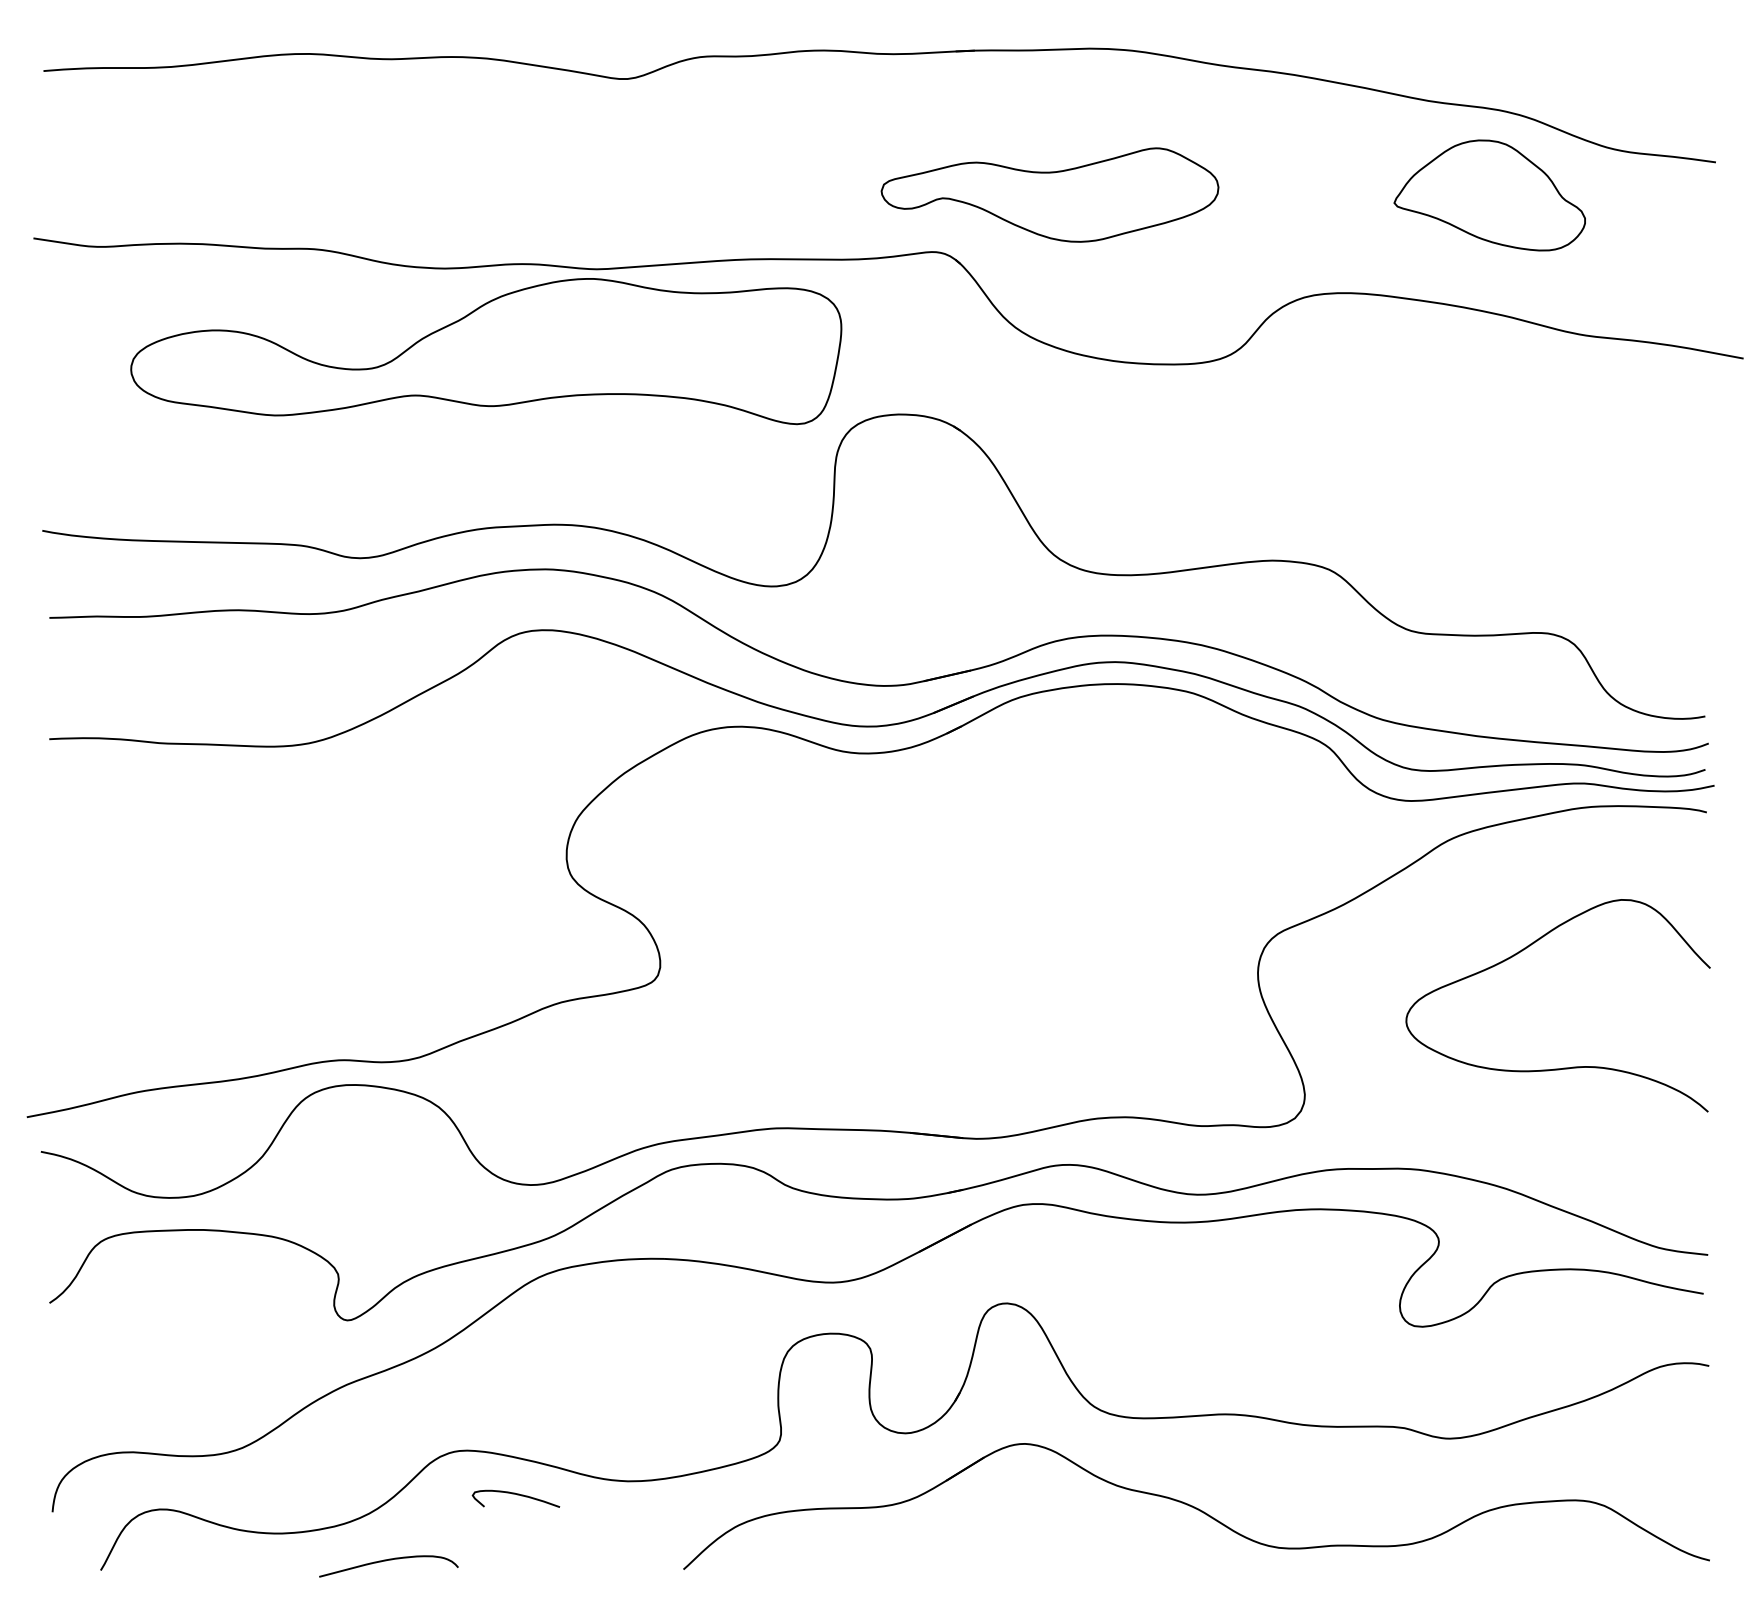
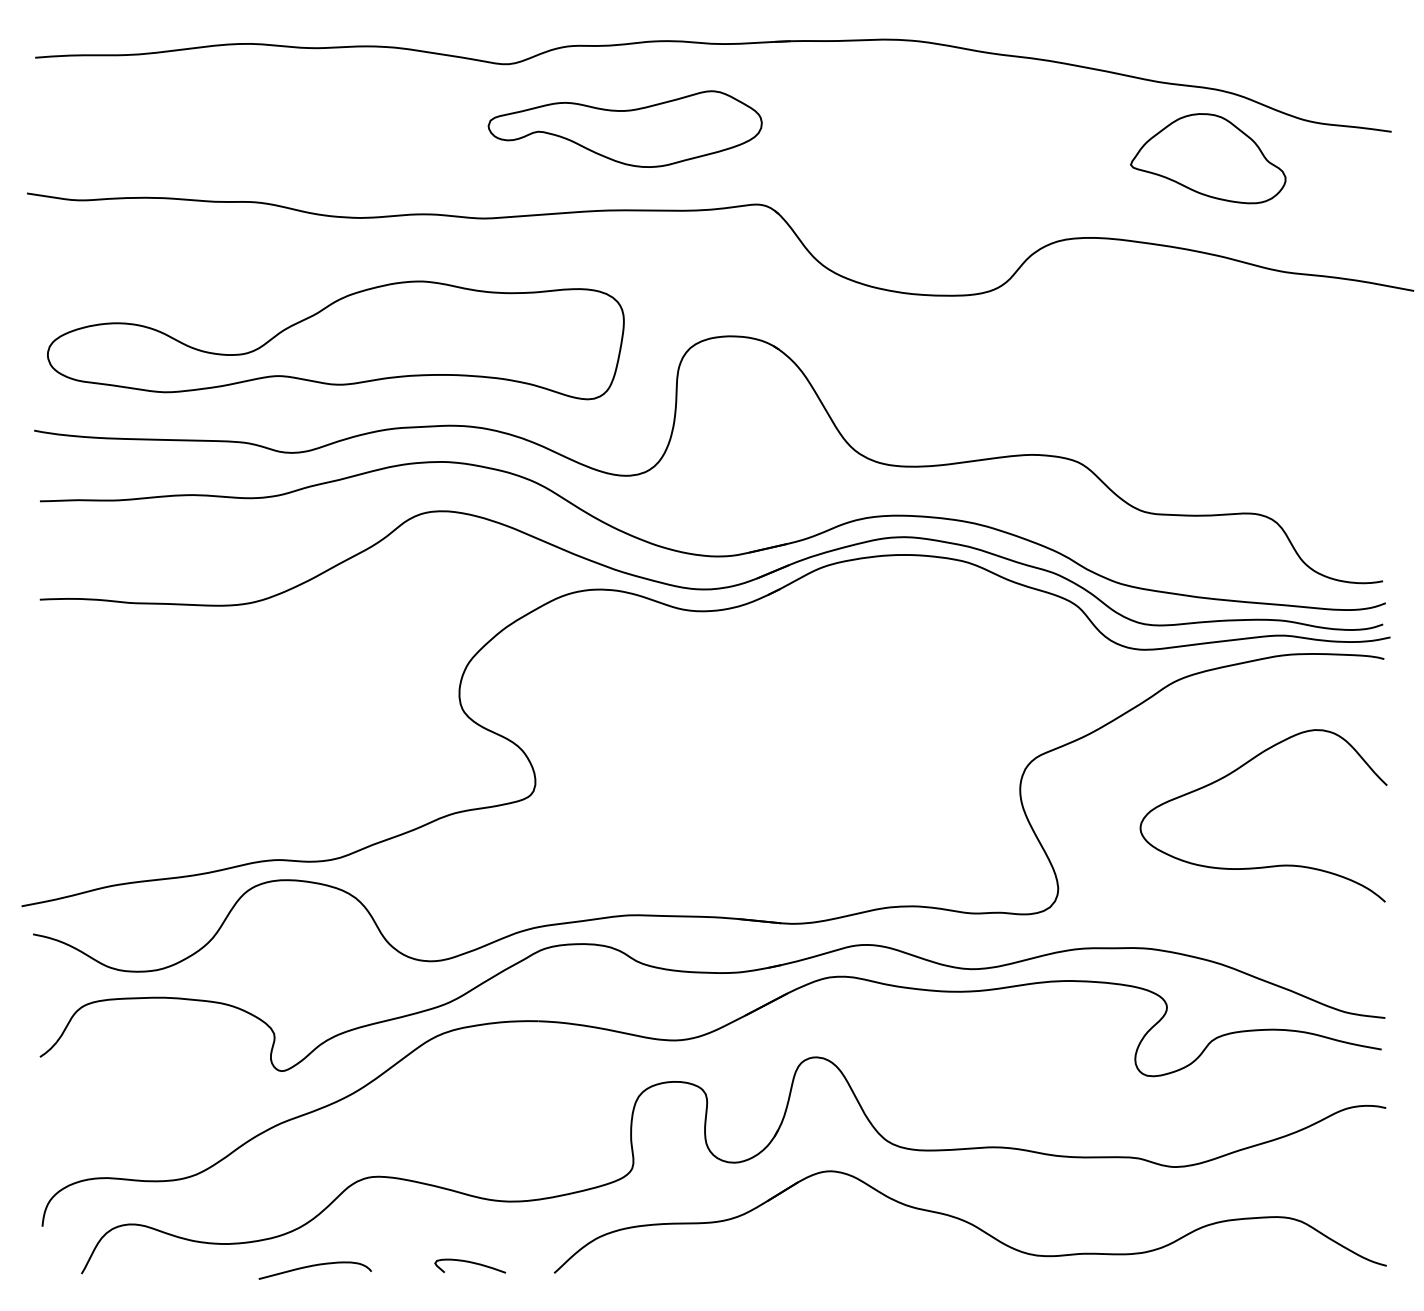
part: (1049, 194) -> (624, 128), moved
part: (486, 351) -> (336, 340), moved
curve: (517, 1495) -> (471, 1263), moved

